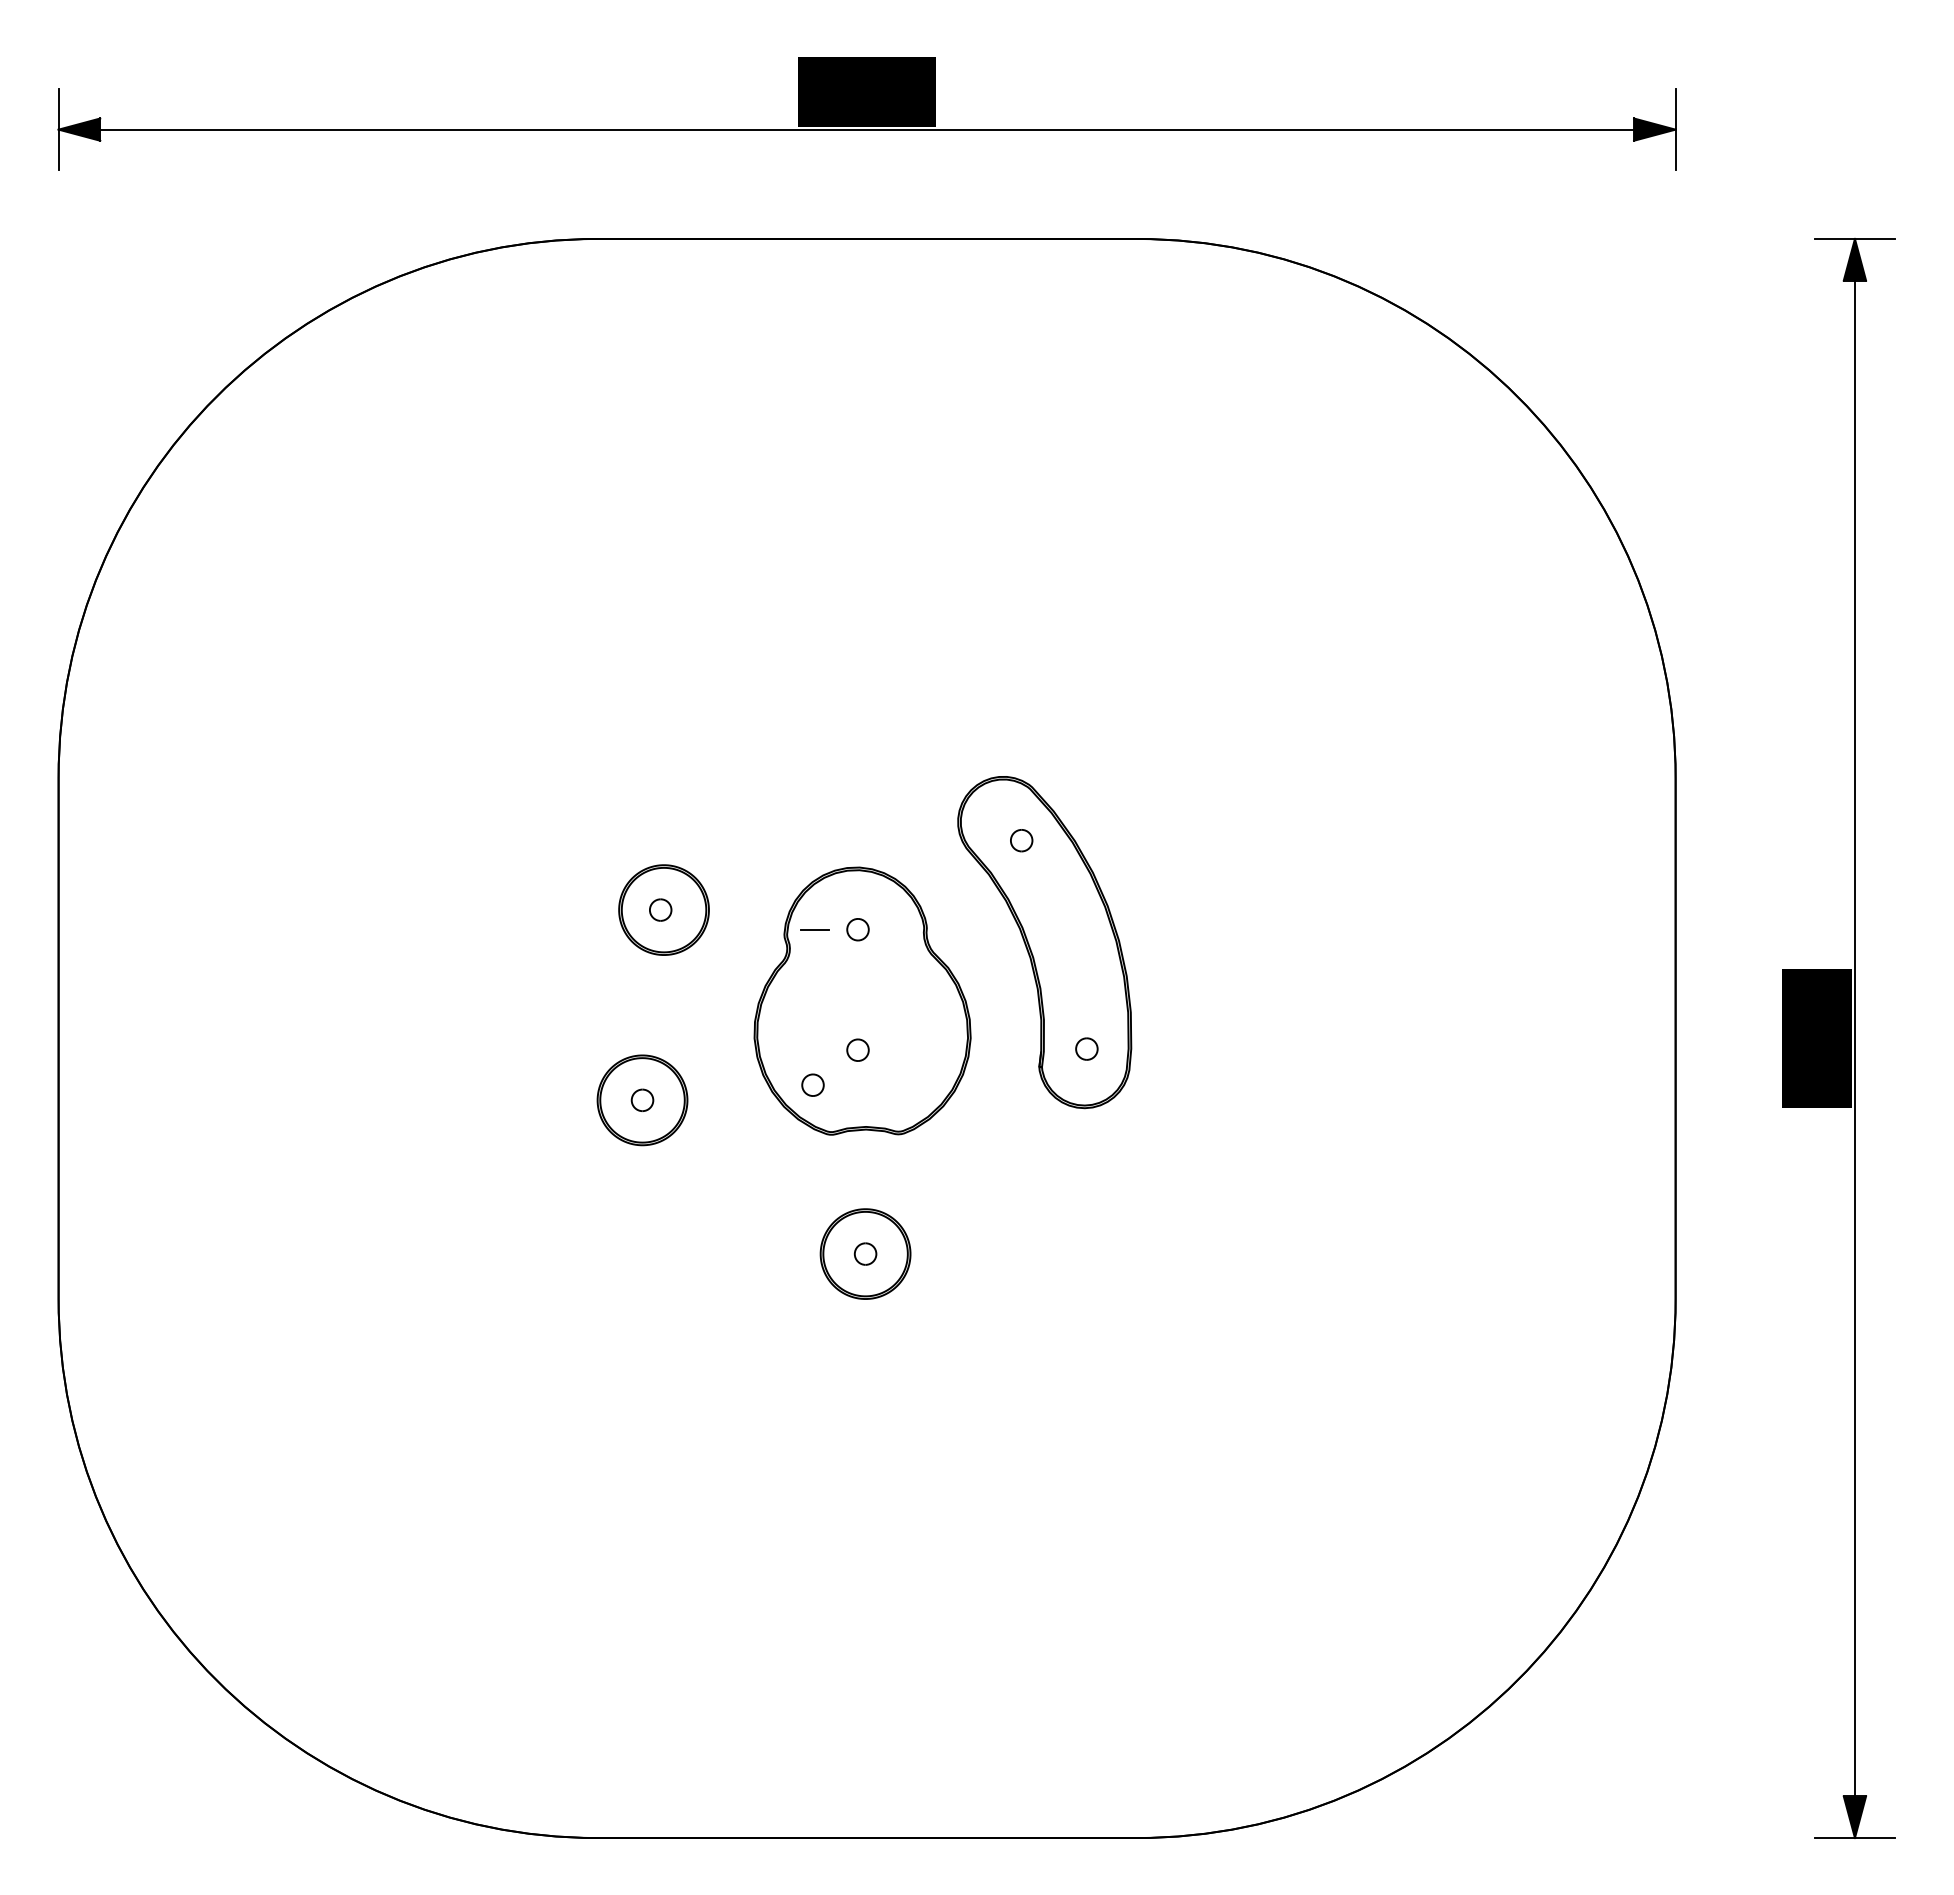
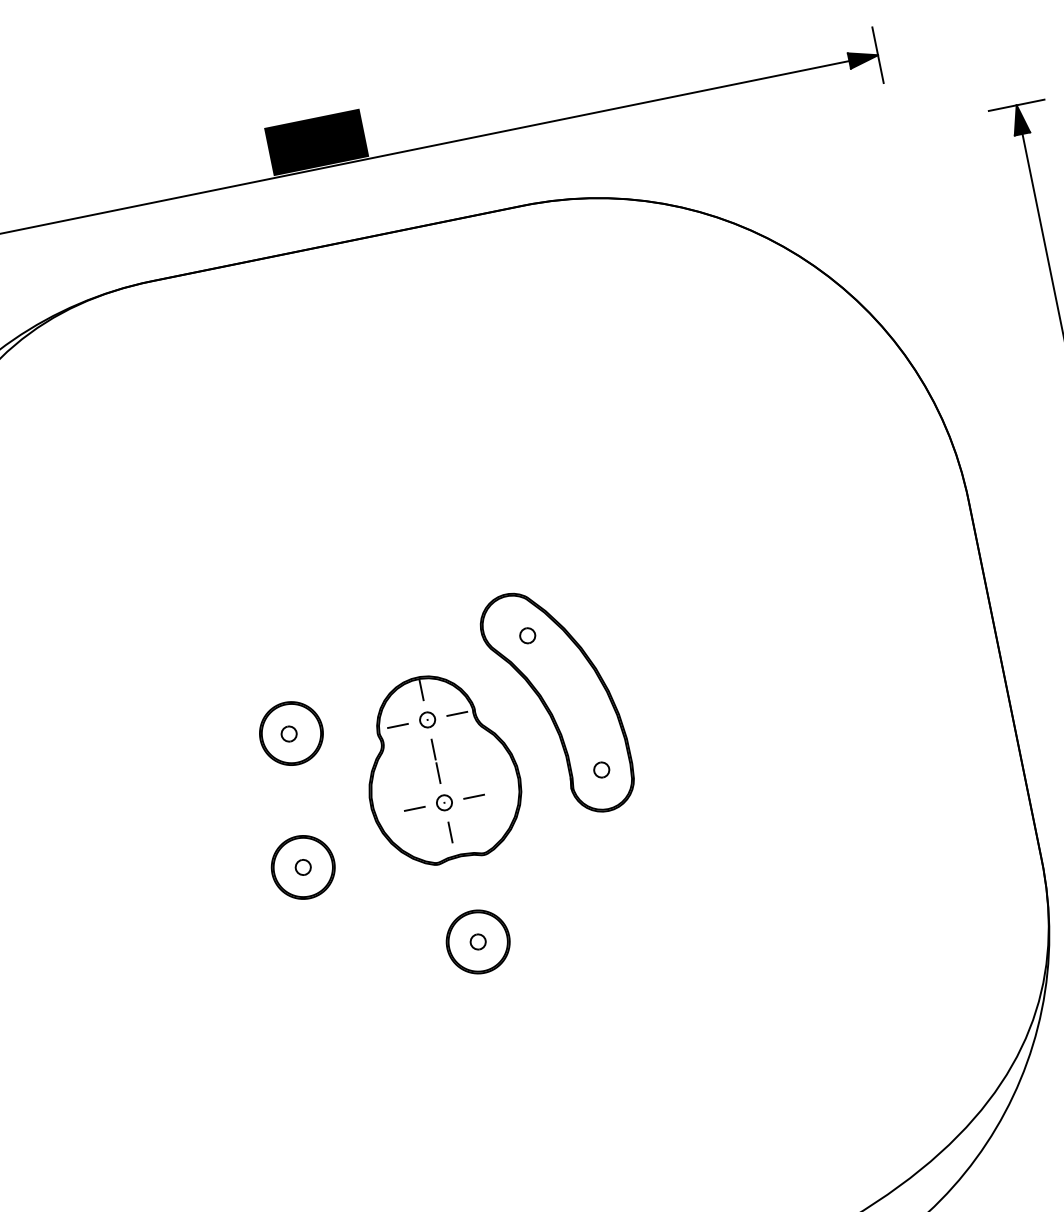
line: (858, 886) -> (421, 690), added
line: (900, 929) -> (456, 713), added
line: (858, 972) -> (433, 749), added
line: (858, 1006) -> (438, 772), added
line: (814, 1050) -> (414, 809), added
line: (900, 1050) -> (473, 797), added
part: (812, 1084) -> (417, 832), removed
line: (858, 1092) -> (450, 831), added

